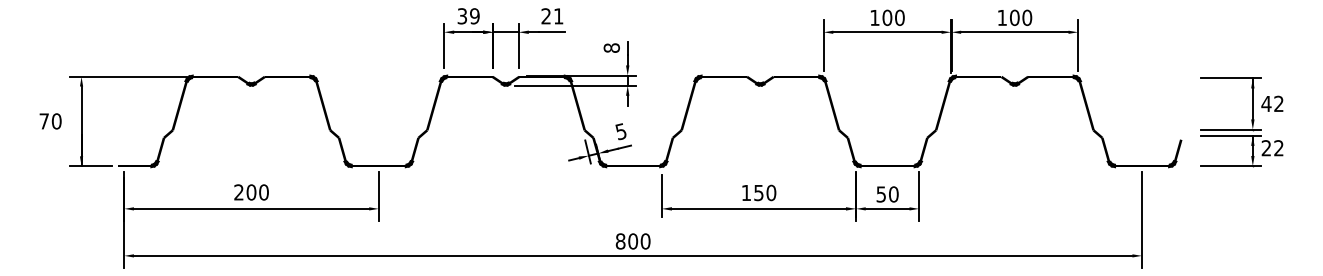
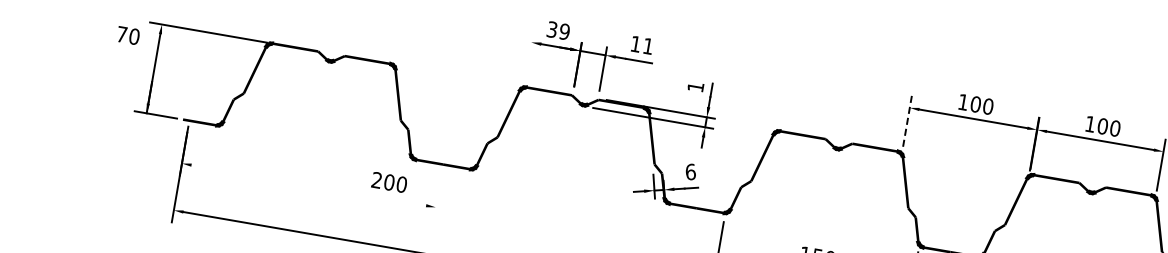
text: (545, 16) -> (635, 44), 21 -> 11
line: (823, 45) -> (907, 121), solid -> dashed
line: (444, 46) -> (529, 56), removed
text: (611, 47) -> (695, 86), 8 -> 1
text: (50, 121) -> (128, 35), moved
text: (620, 131) -> (690, 171), 5 -> 6
text: (251, 192) -> (389, 182), moved
line: (378, 195) -> (437, 193), removed
line: (251, 208) -> (308, 185), removed

